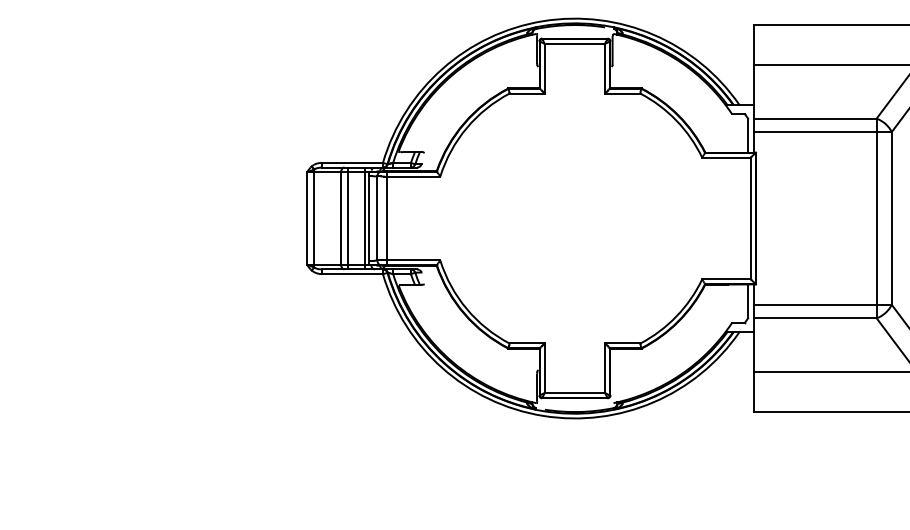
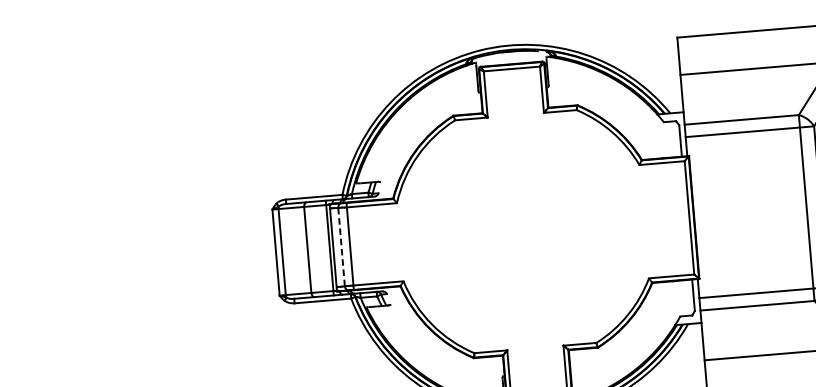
line: (347, 218) -> (313, 249), removed
line: (377, 218) -> (341, 247), solid -> dashed

